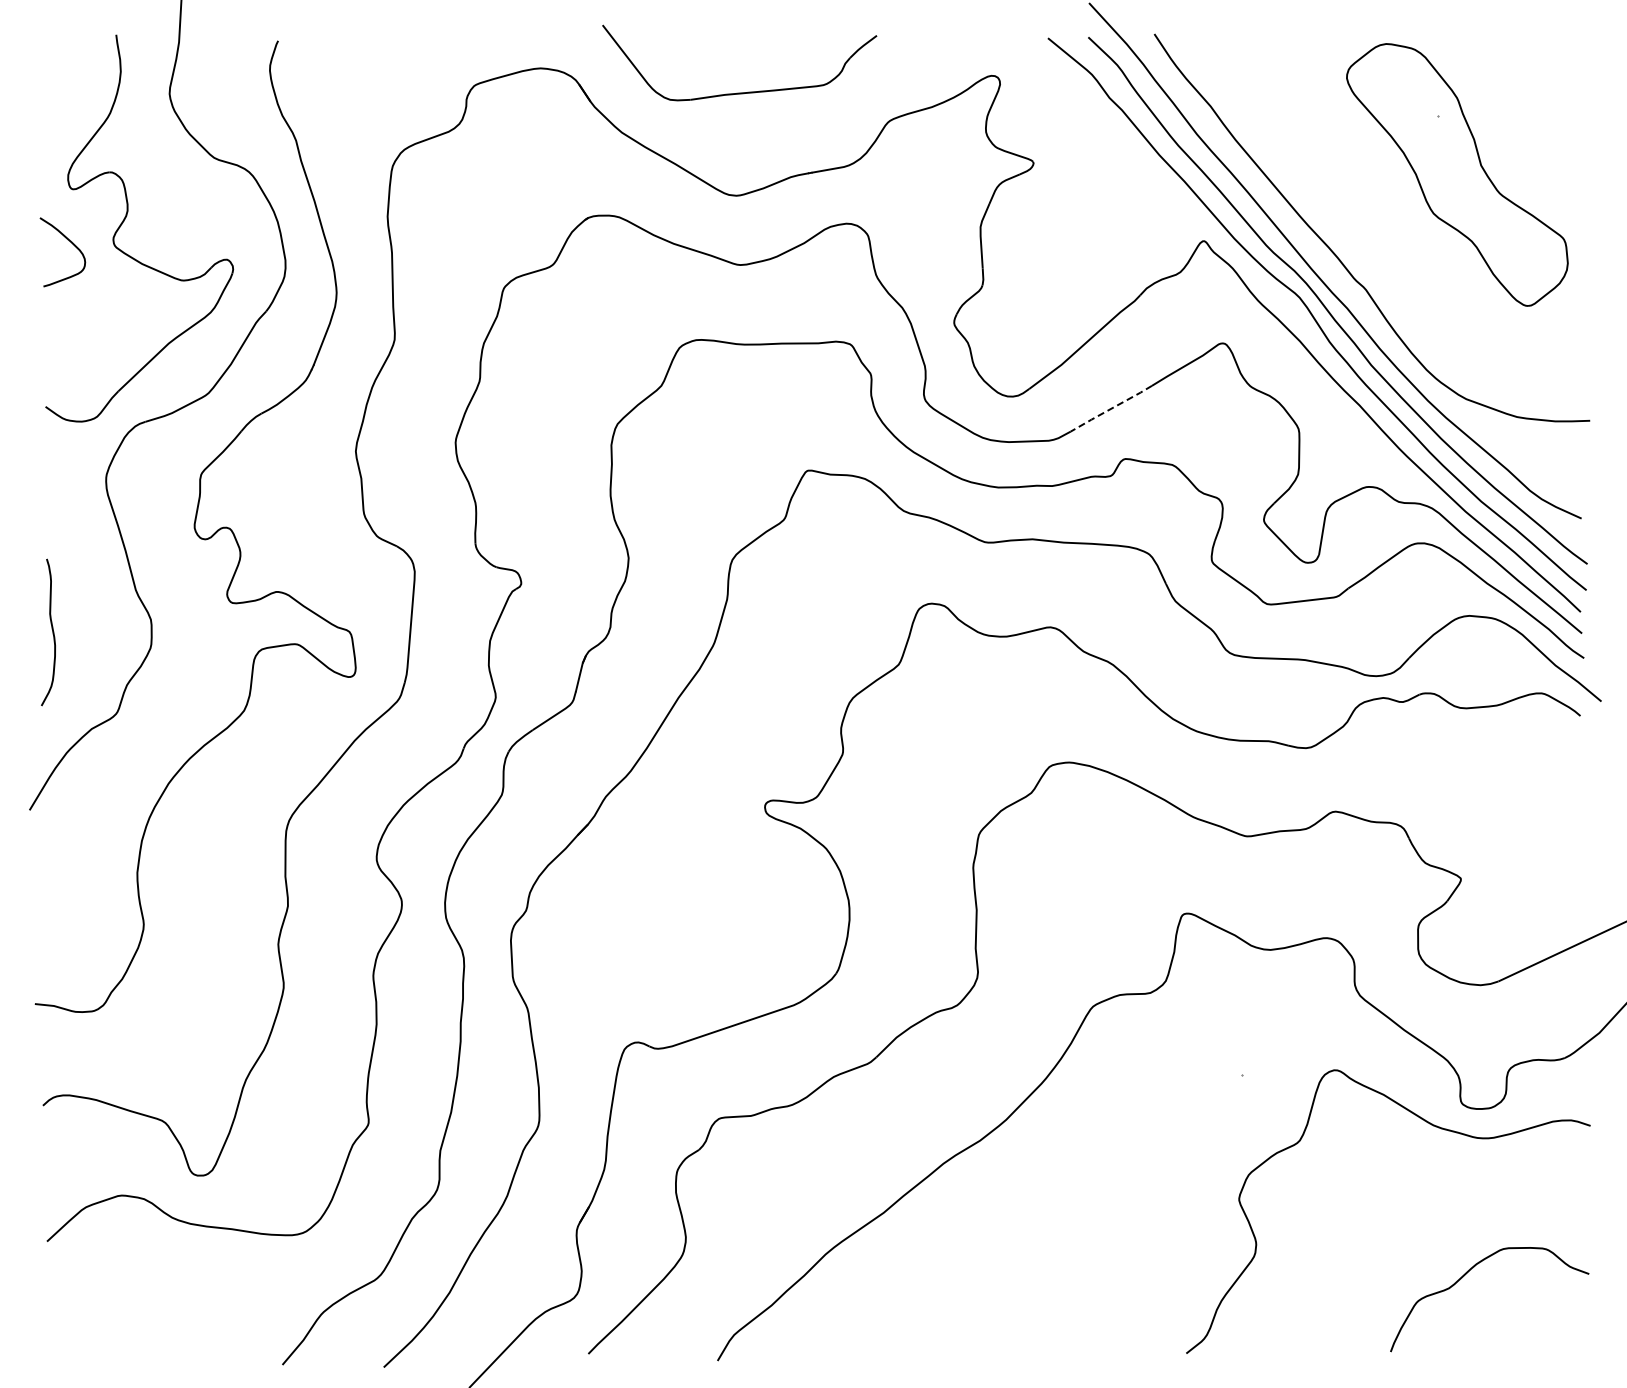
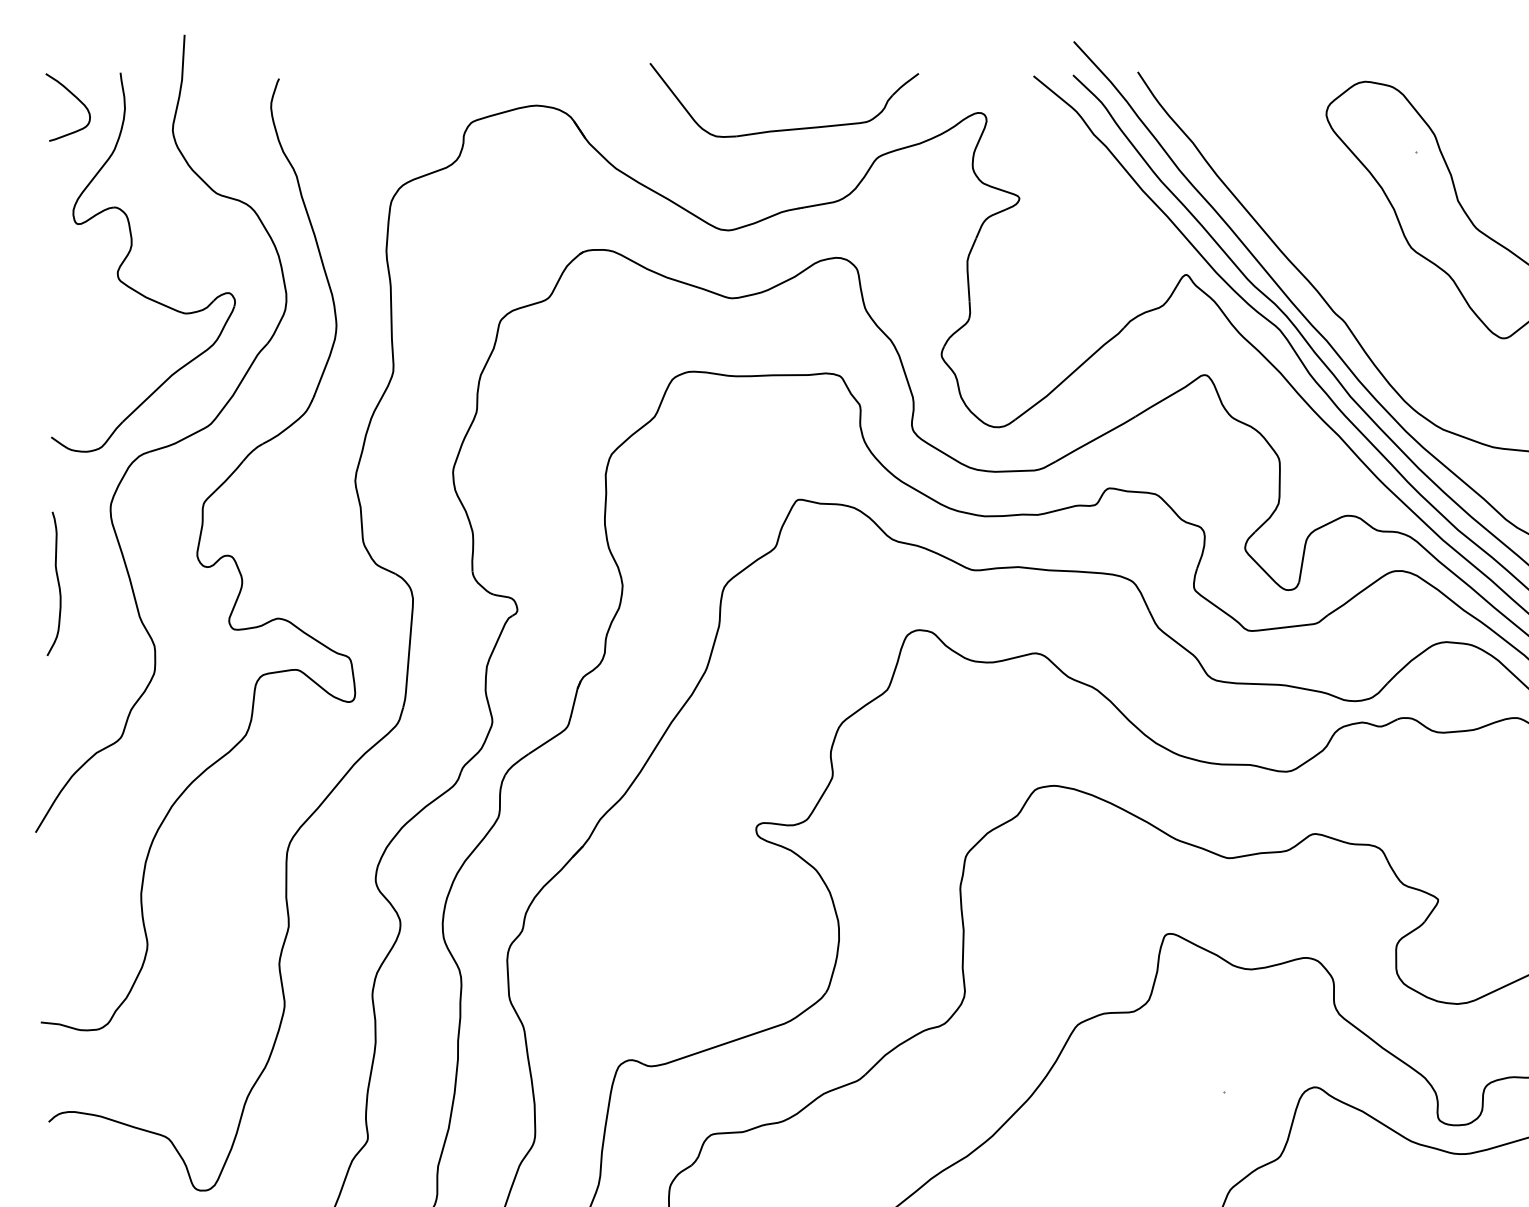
part: (739, 92) -> (784, 129), moved
curve: (71, 243) -> (76, 98), moved
line: (1111, 408) -> (1095, 438), dashed -> solid
curve: (52, 632) -> (58, 583), moved

